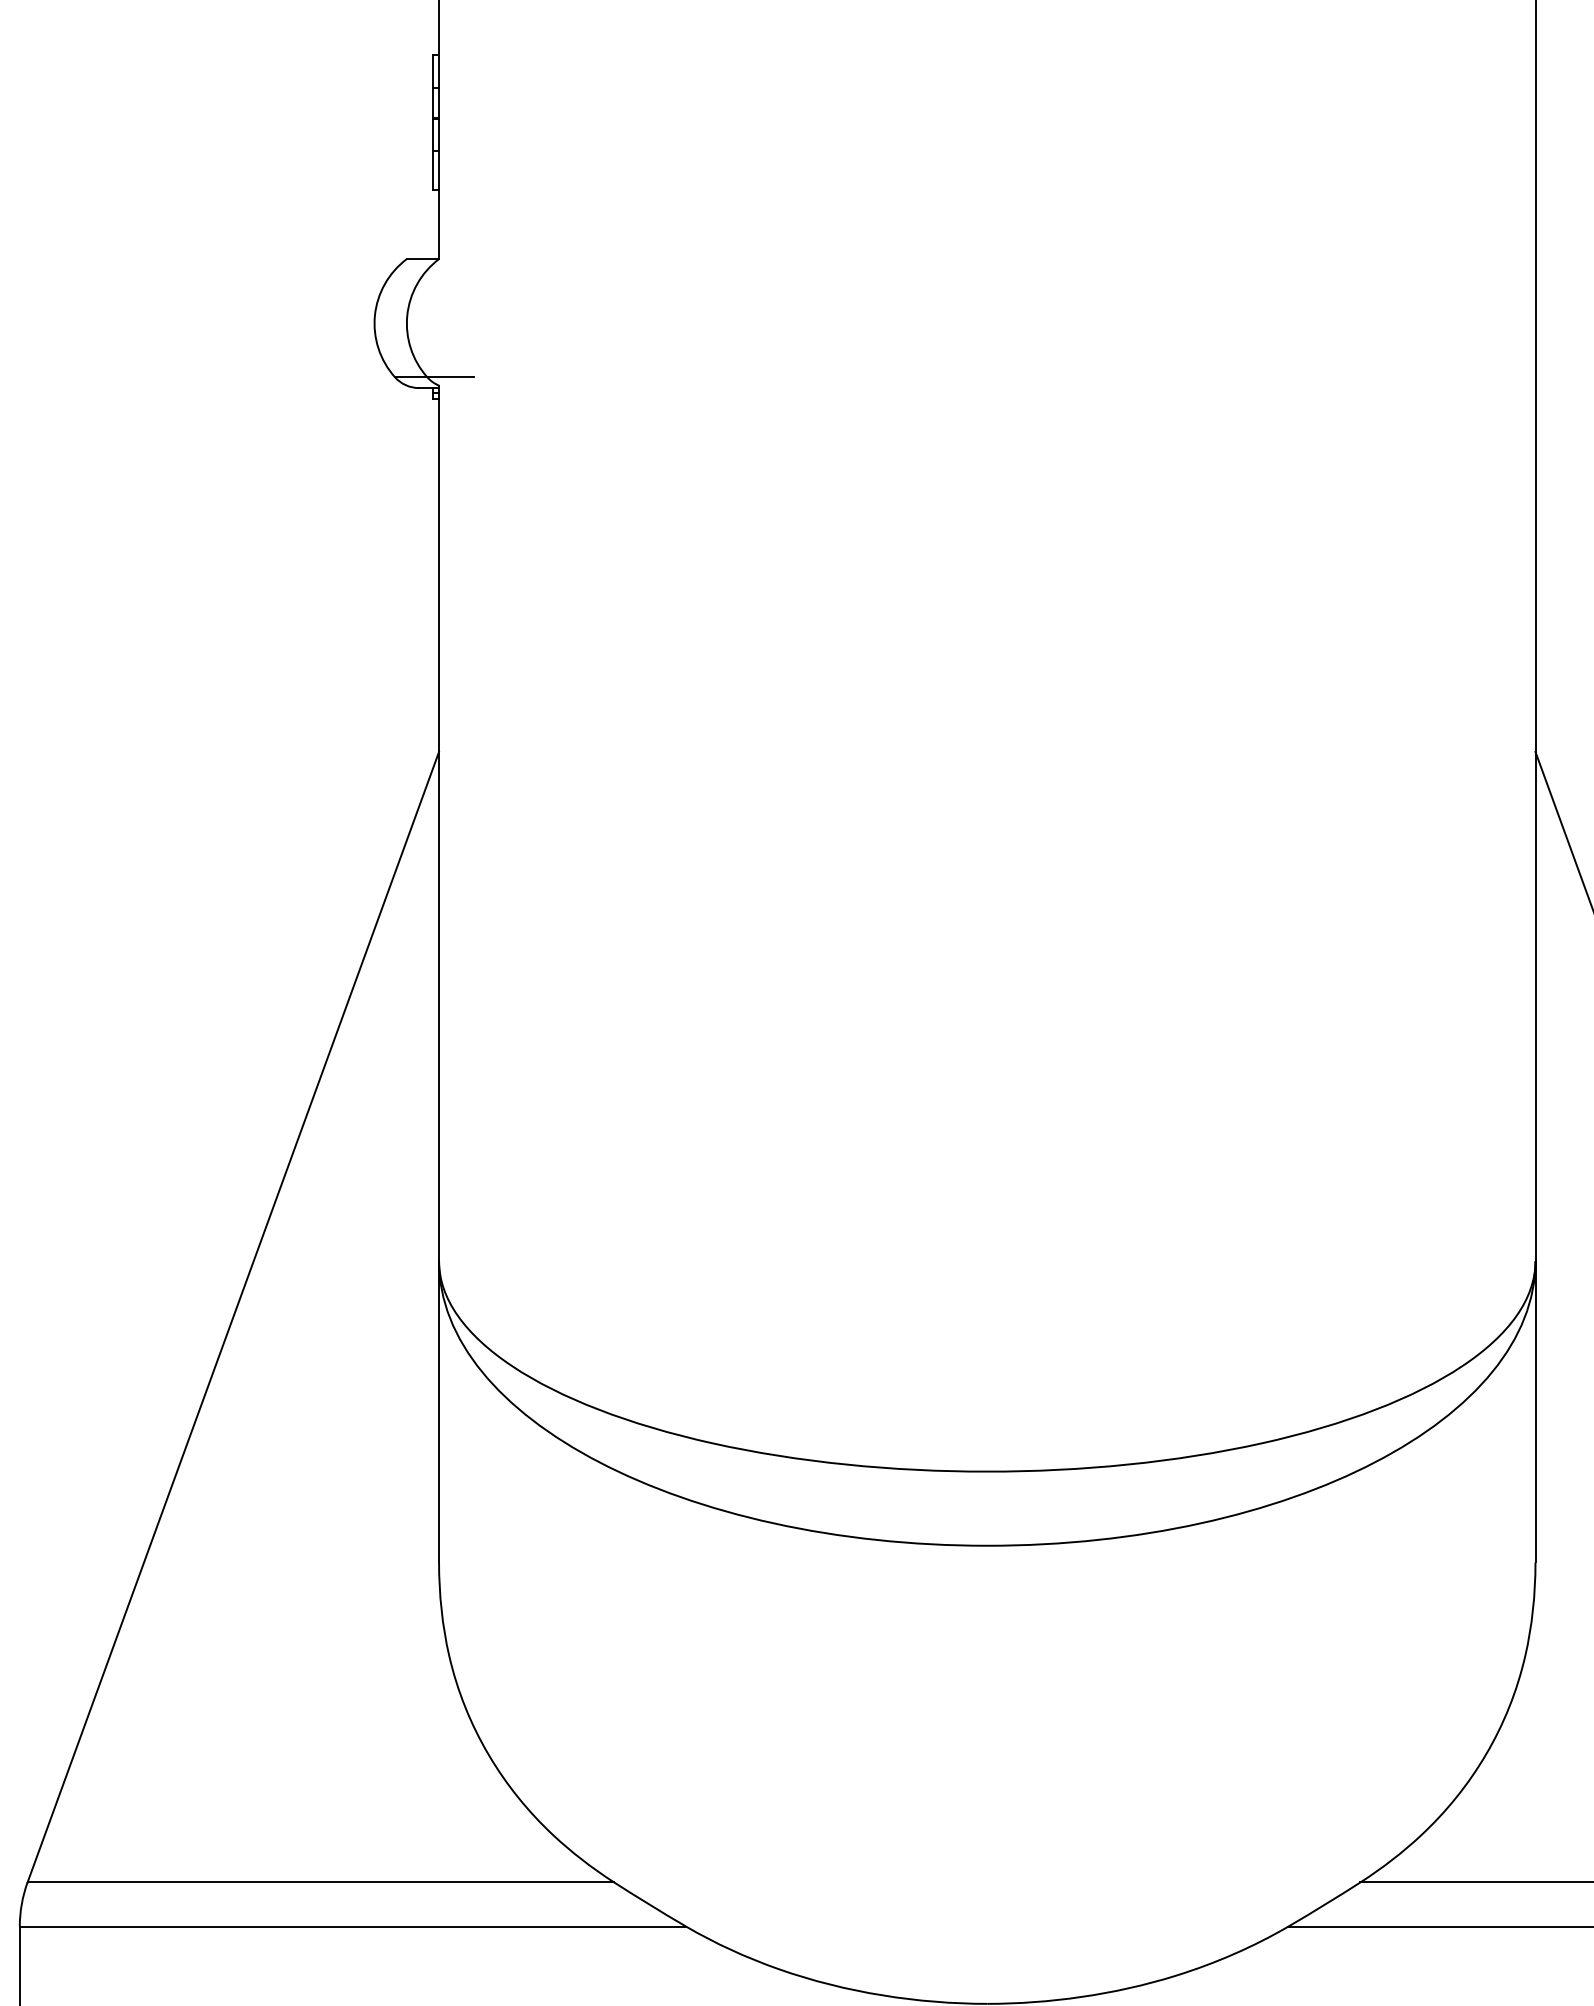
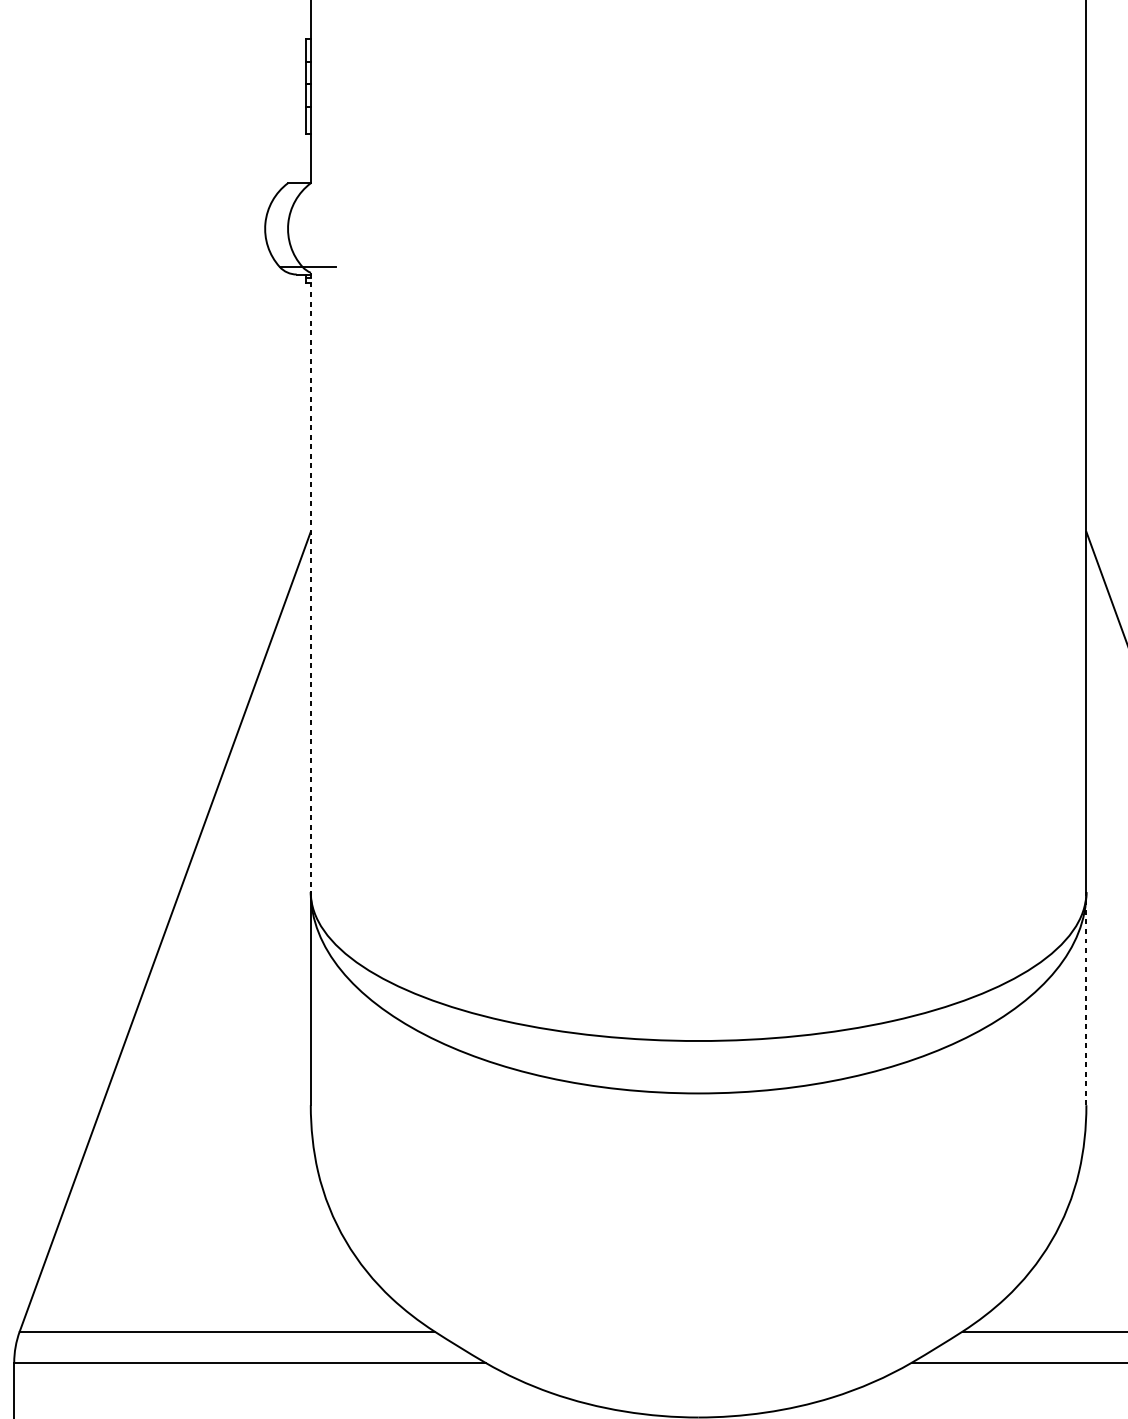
line: (439, 823) -> (311, 582), solid -> dashed
line: (1535, 1411) -> (1086, 998), solid -> dashed

